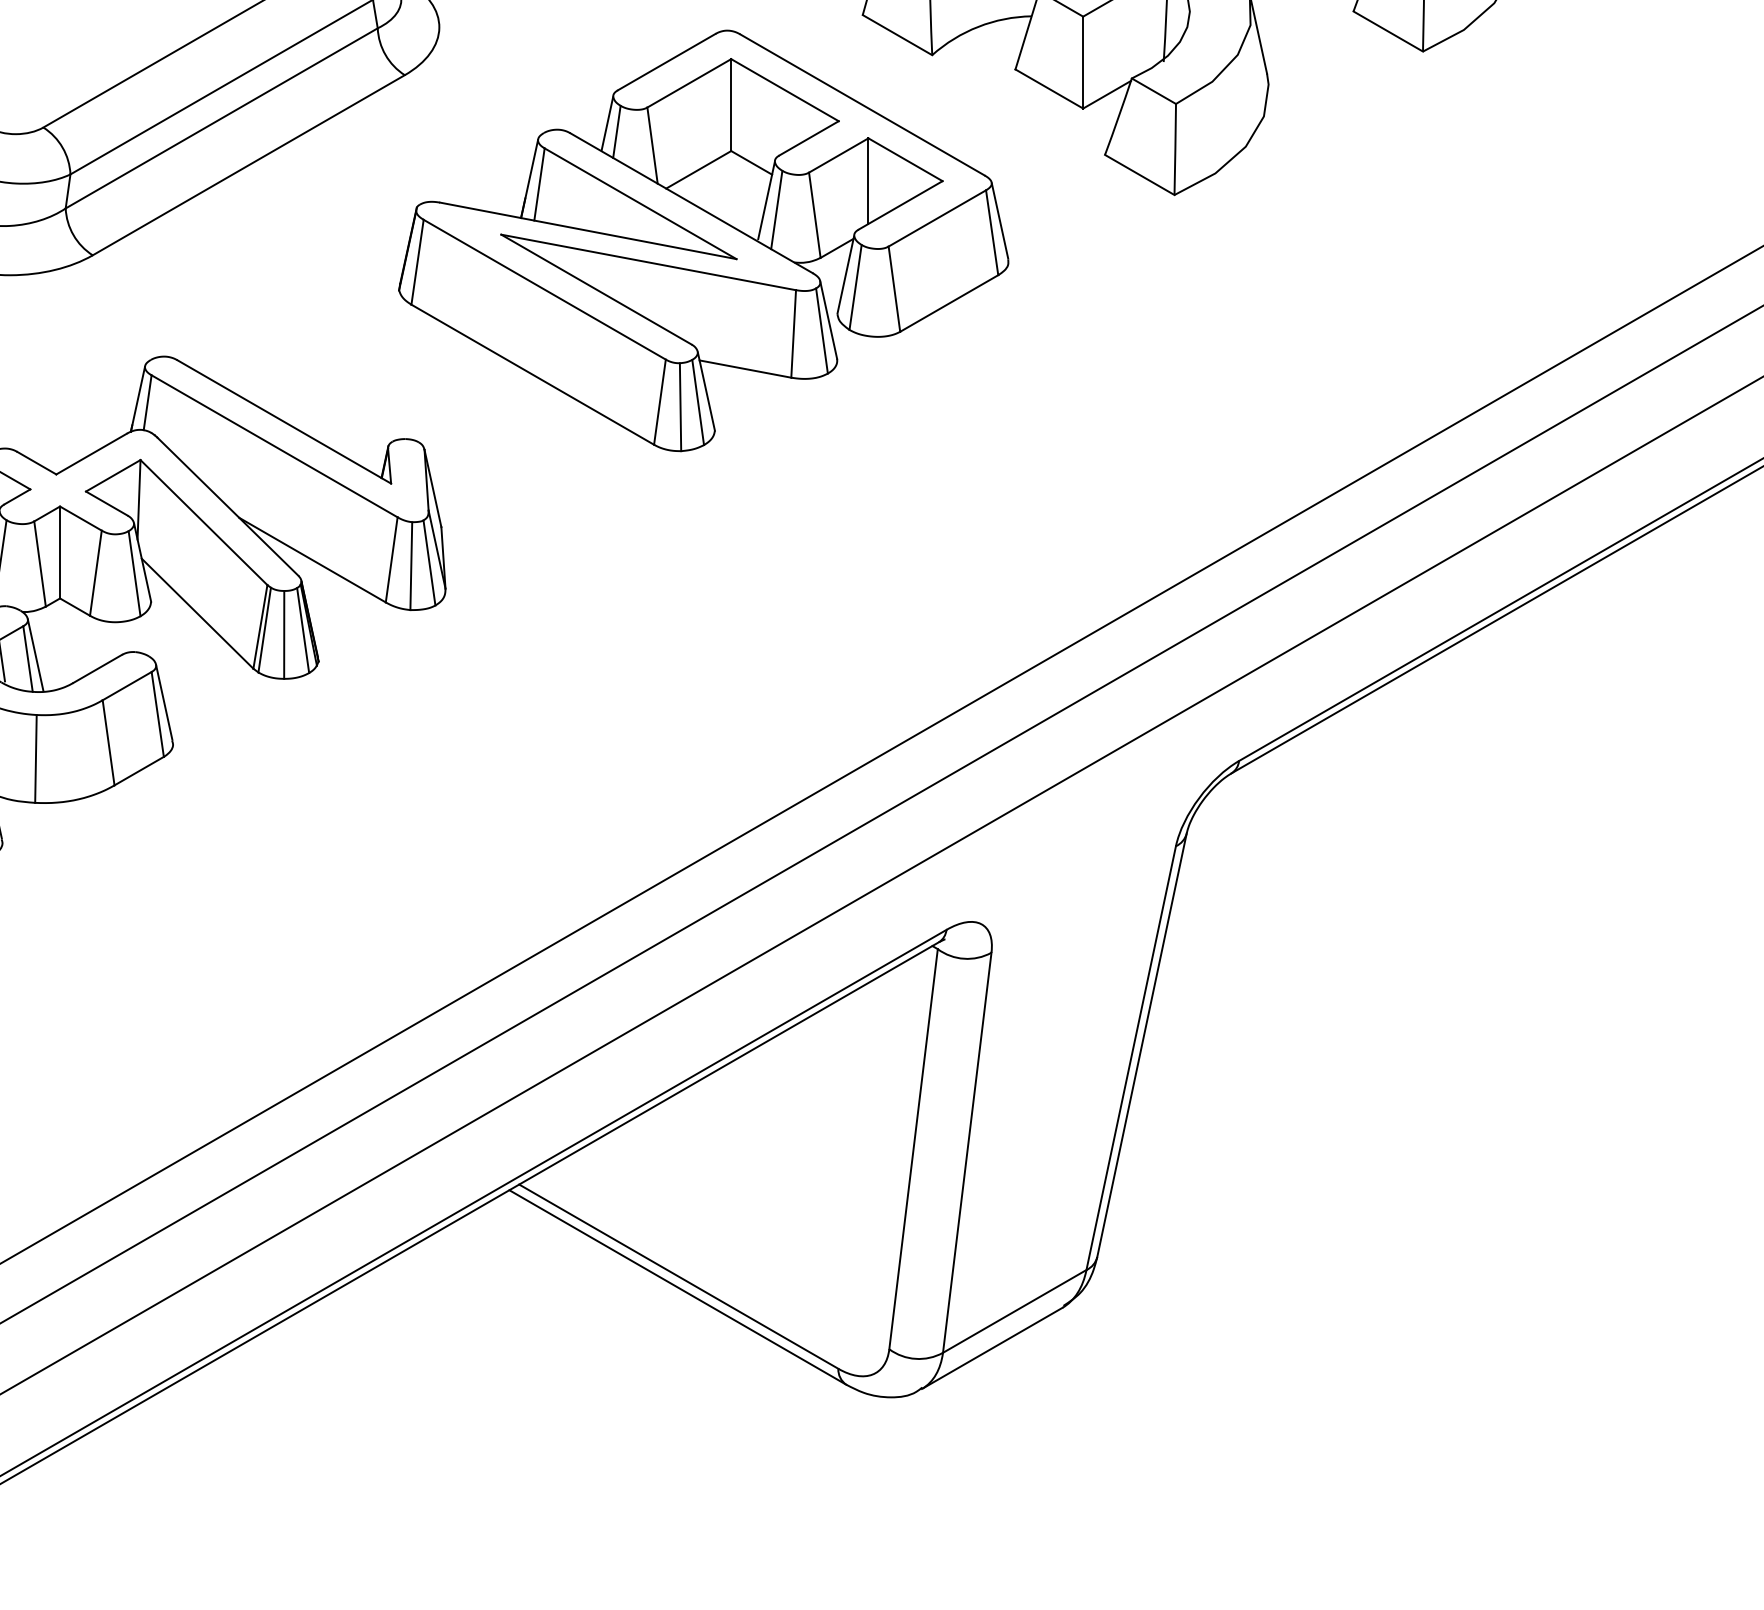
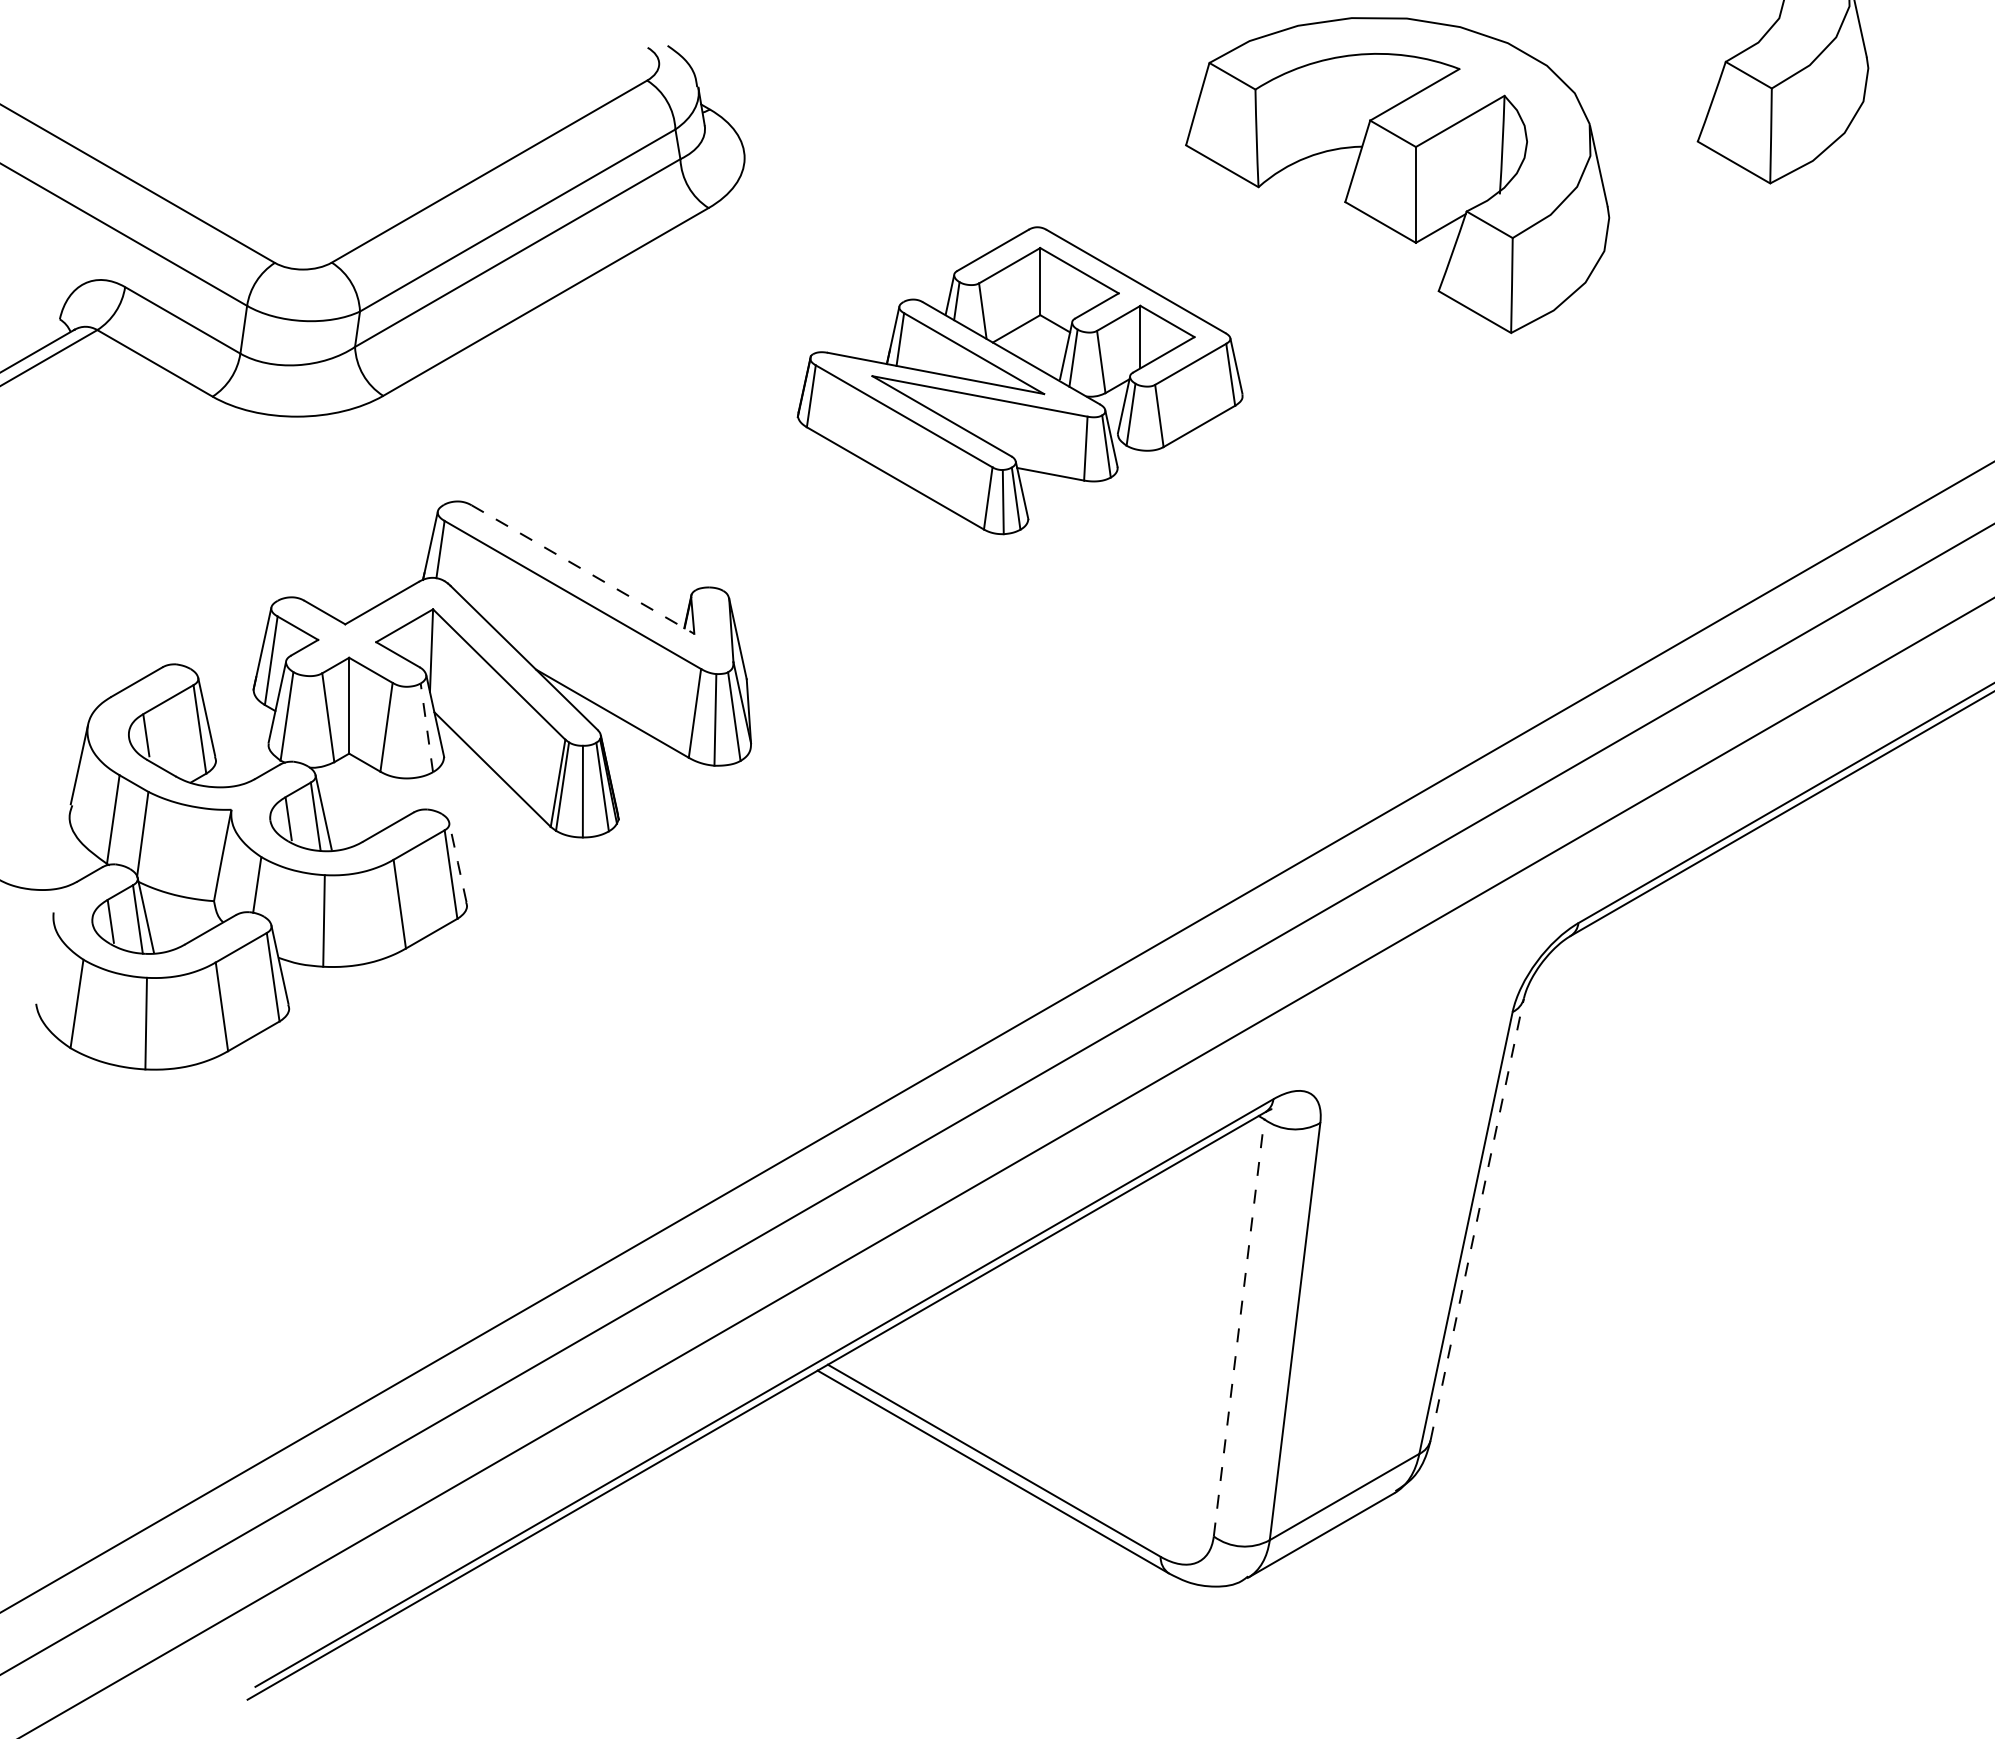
part: (702, 240) -> (1019, 380), size x0.7
line: (284, 421) -> (583, 569), solid -> dashed
line: (134, 573) -> (426, 727), solid -> dashed
line: (163, 702) -> (457, 862), solid -> dashed
line: (1142, 1045) -> (1477, 1219), solid -> dashed
line: (913, 1148) -> (1239, 1327), solid -> dashed

